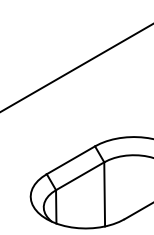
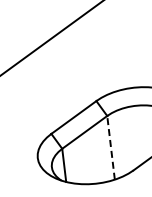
line: (104, 193) -> (110, 146), solid -> dashed

